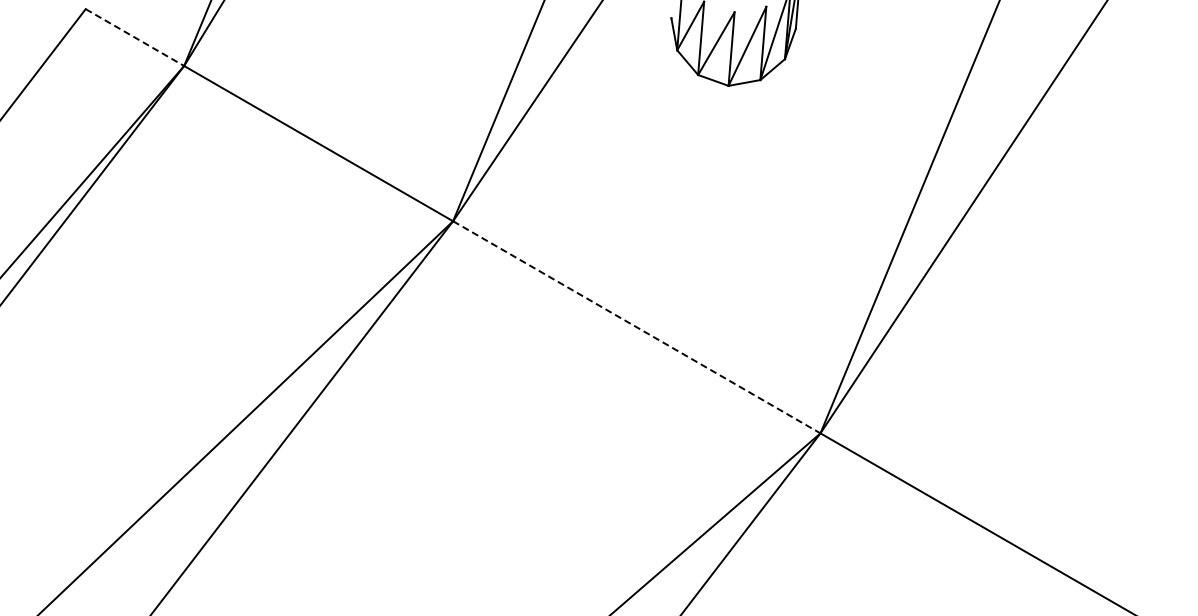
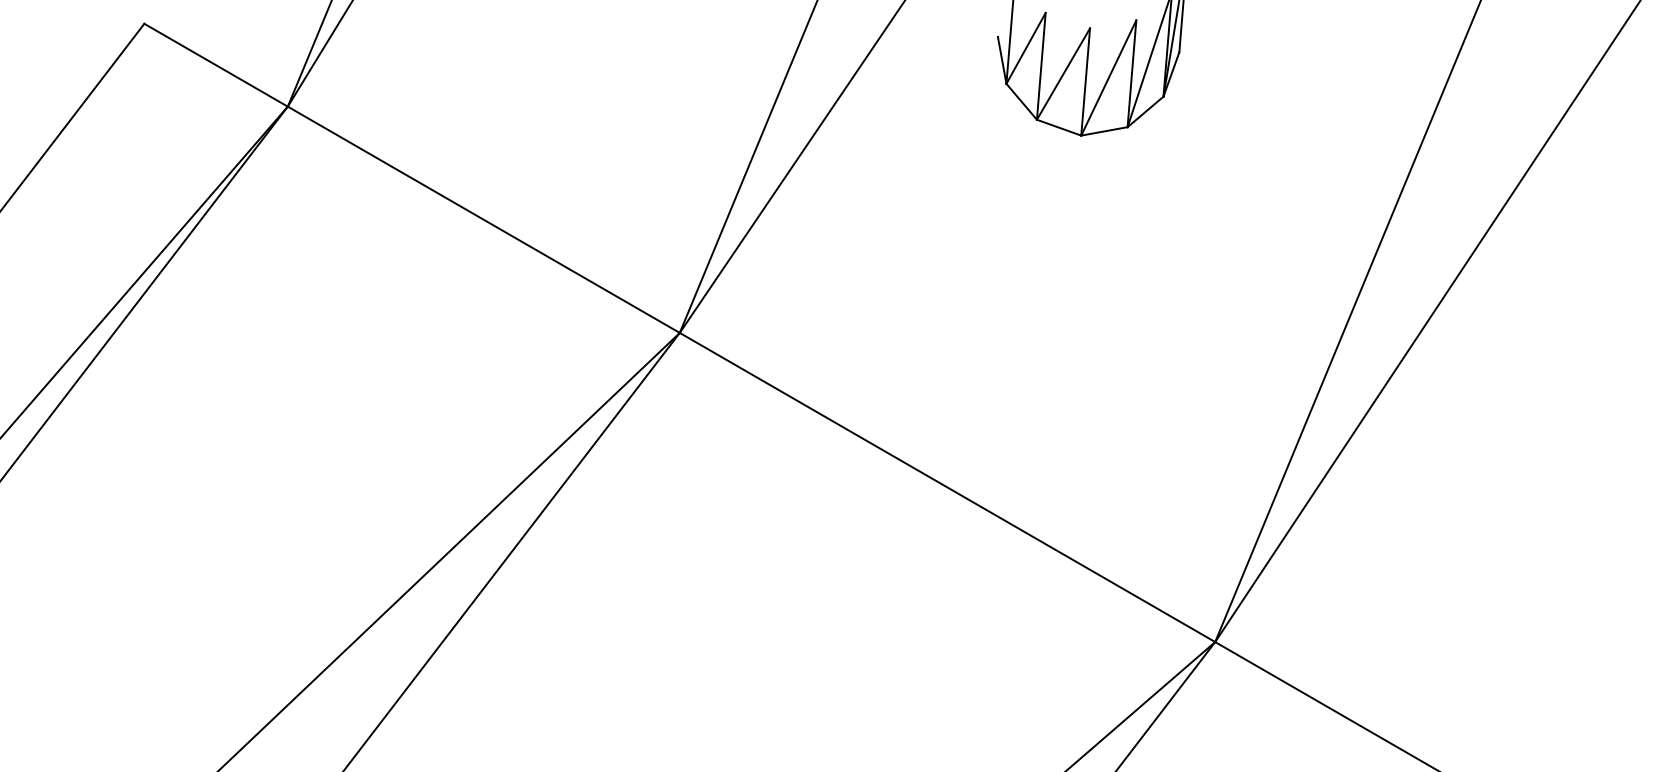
line: (134, 37) -> (215, 65), dashed -> solid
line: (637, 327) -> (948, 487), dashed -> solid

